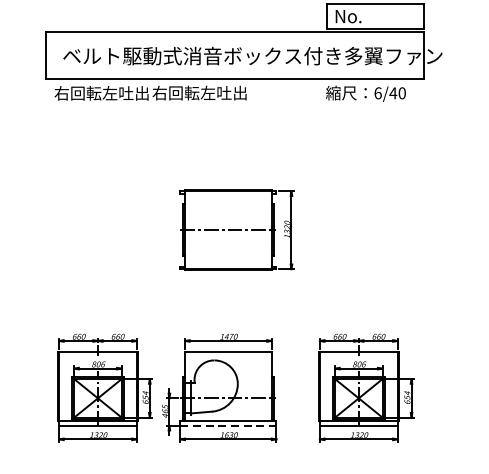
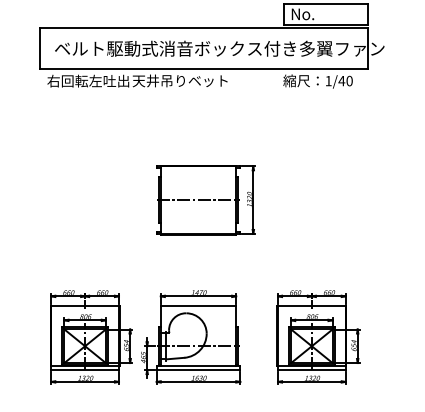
text: (206, 92) -> (179, 80), 右回転左吐出 -> 天井吊りベット
text: (377, 92) -> (328, 80), 6/40 -> 1/40
line: (228, 426) -> (198, 370), dashed -> solid

